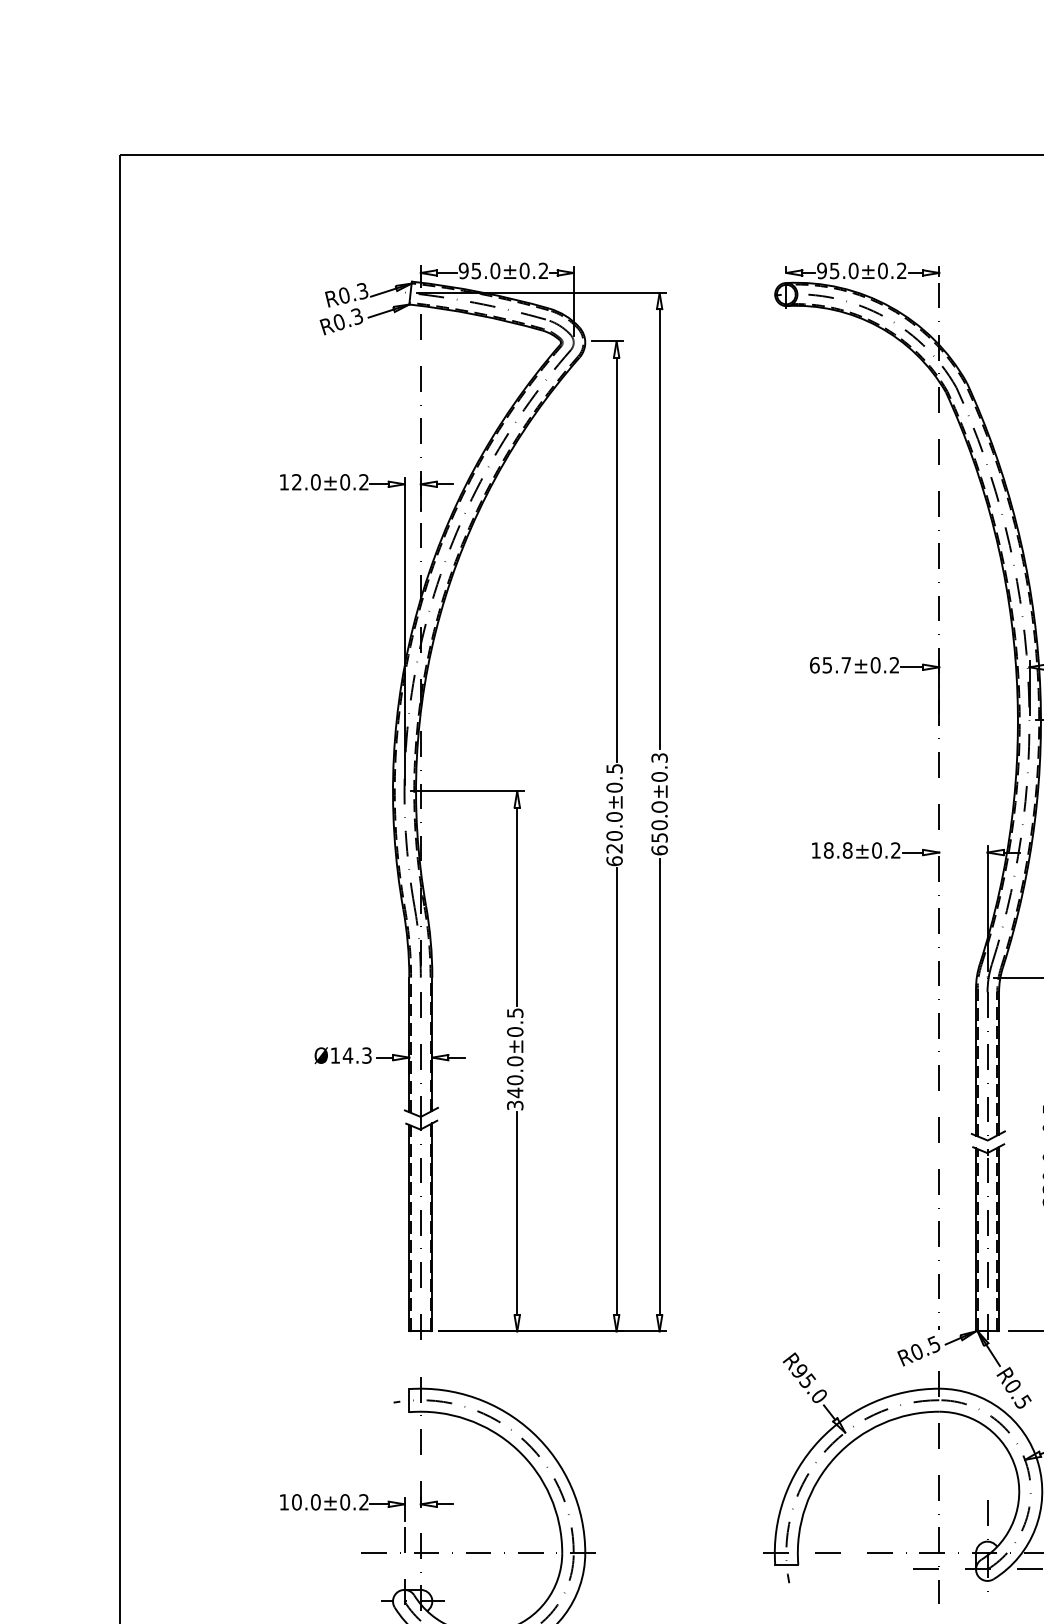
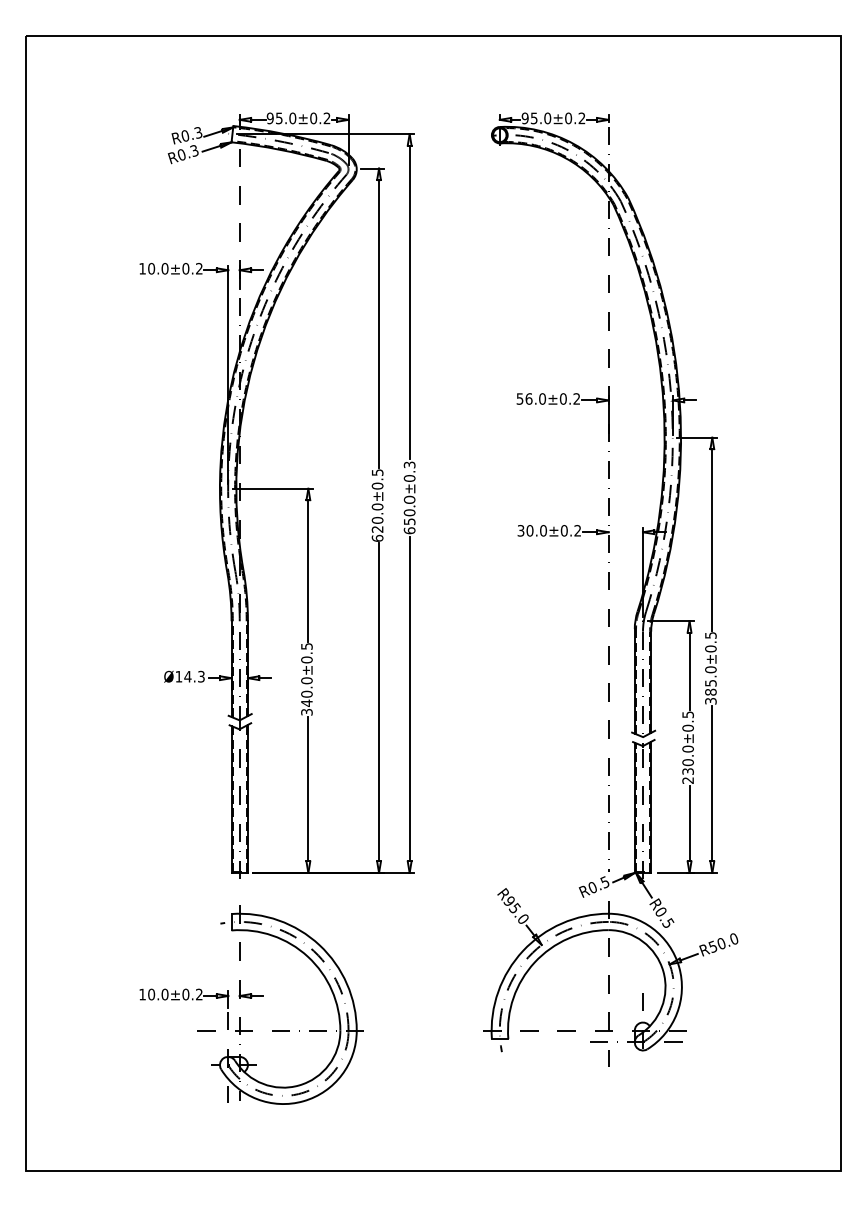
text: (296, 481) -> (151, 268), 12.0±0.2 -> 10.0±0.2
text: (830, 664) -> (531, 398), 65.7±0.2 -> 56.0±0.2
text: (830, 850) -> (531, 530), 18.8±0.2 -> 30.0±0.2

